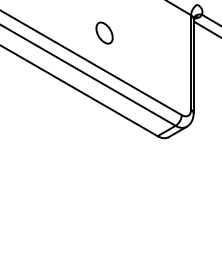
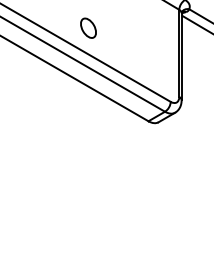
part: (104, 32) -> (88, 27), moved

